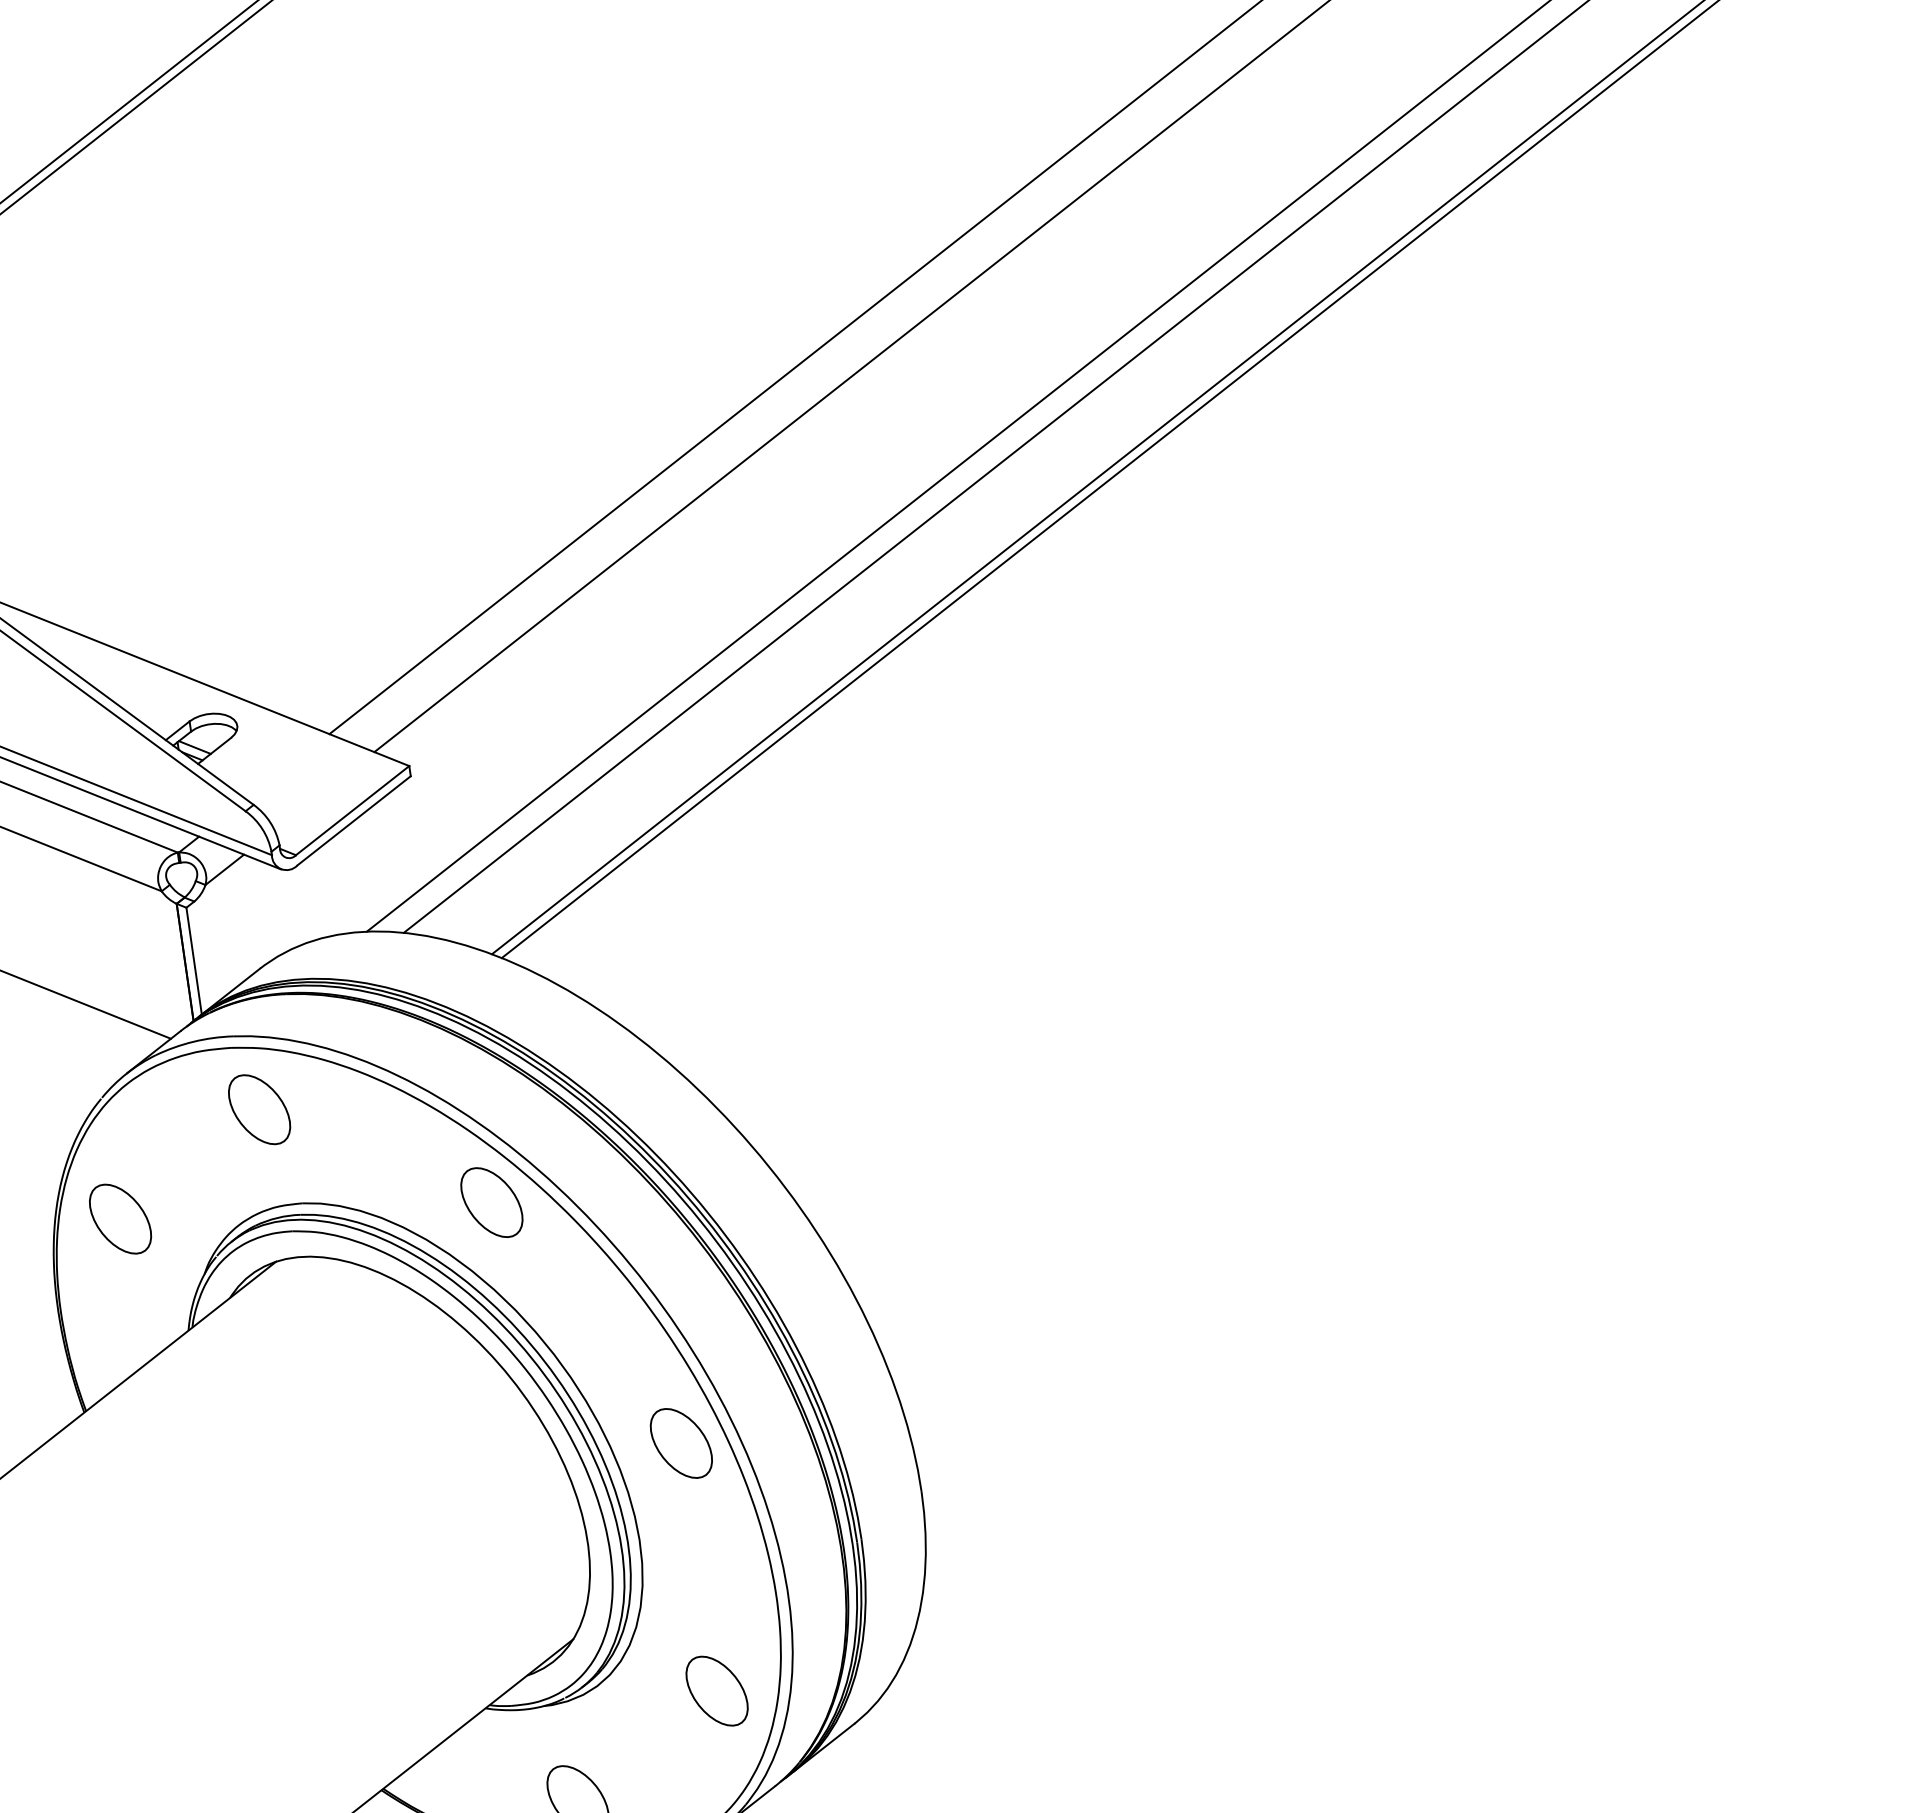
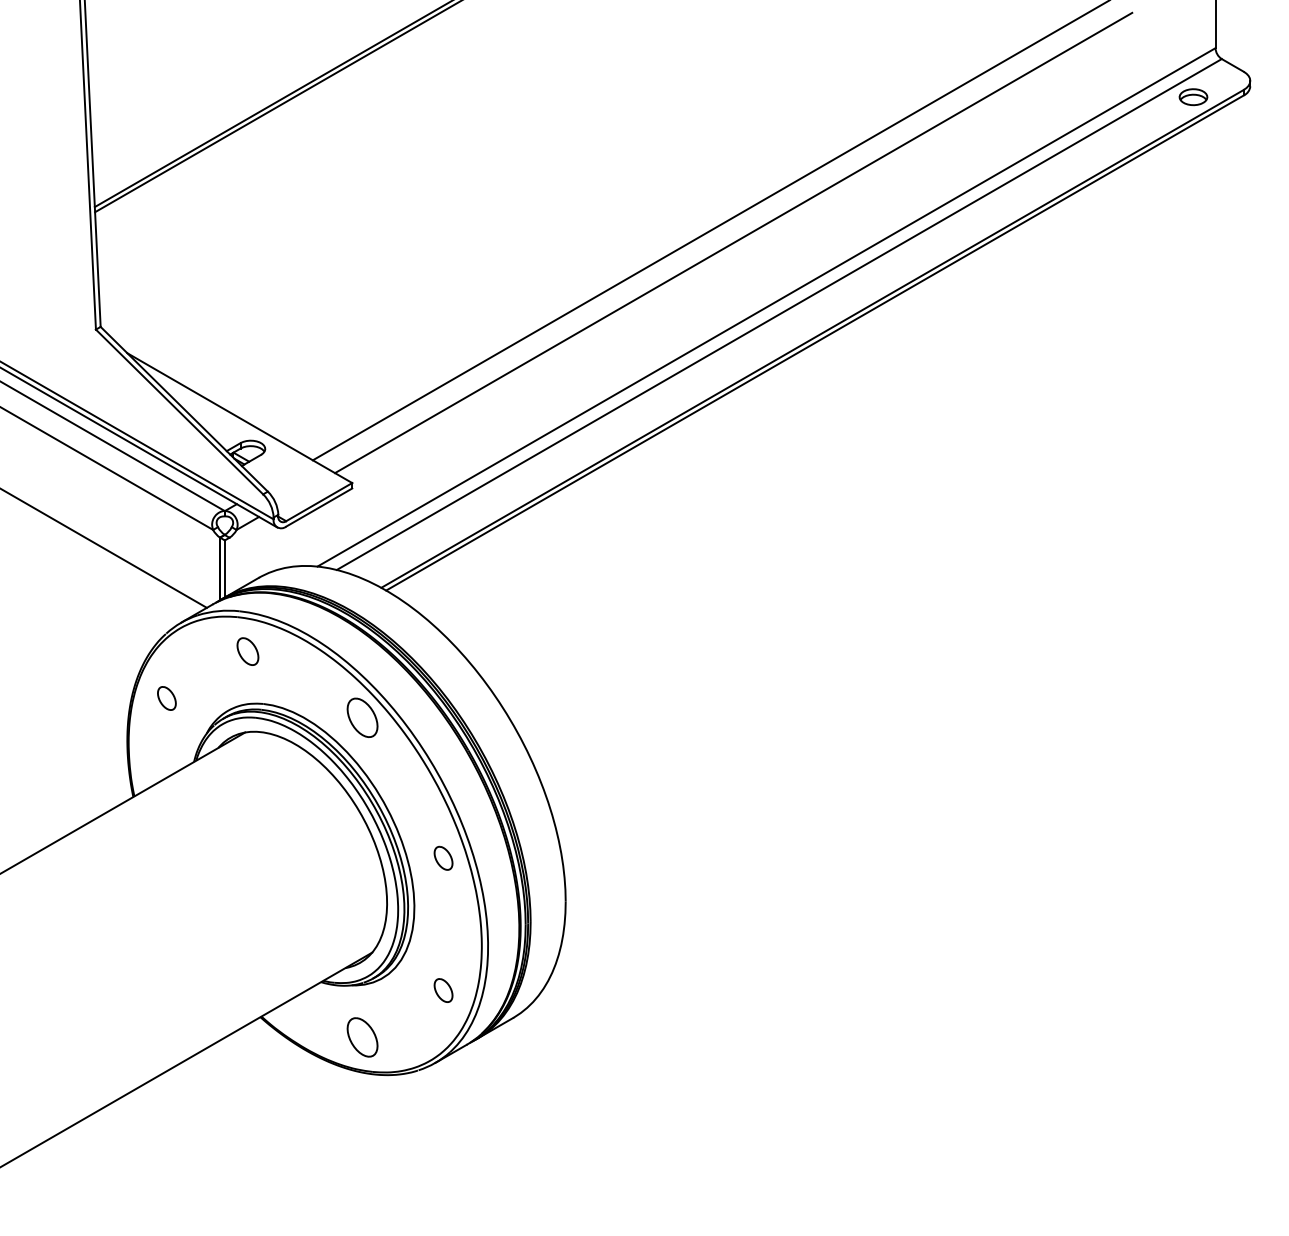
part: (258, 1109) -> (247, 651), size x0.7
part: (119, 1219) -> (166, 698), size x0.6
part: (681, 1443) -> (443, 858), size x0.6
part: (716, 1690) -> (443, 990), size x0.6

